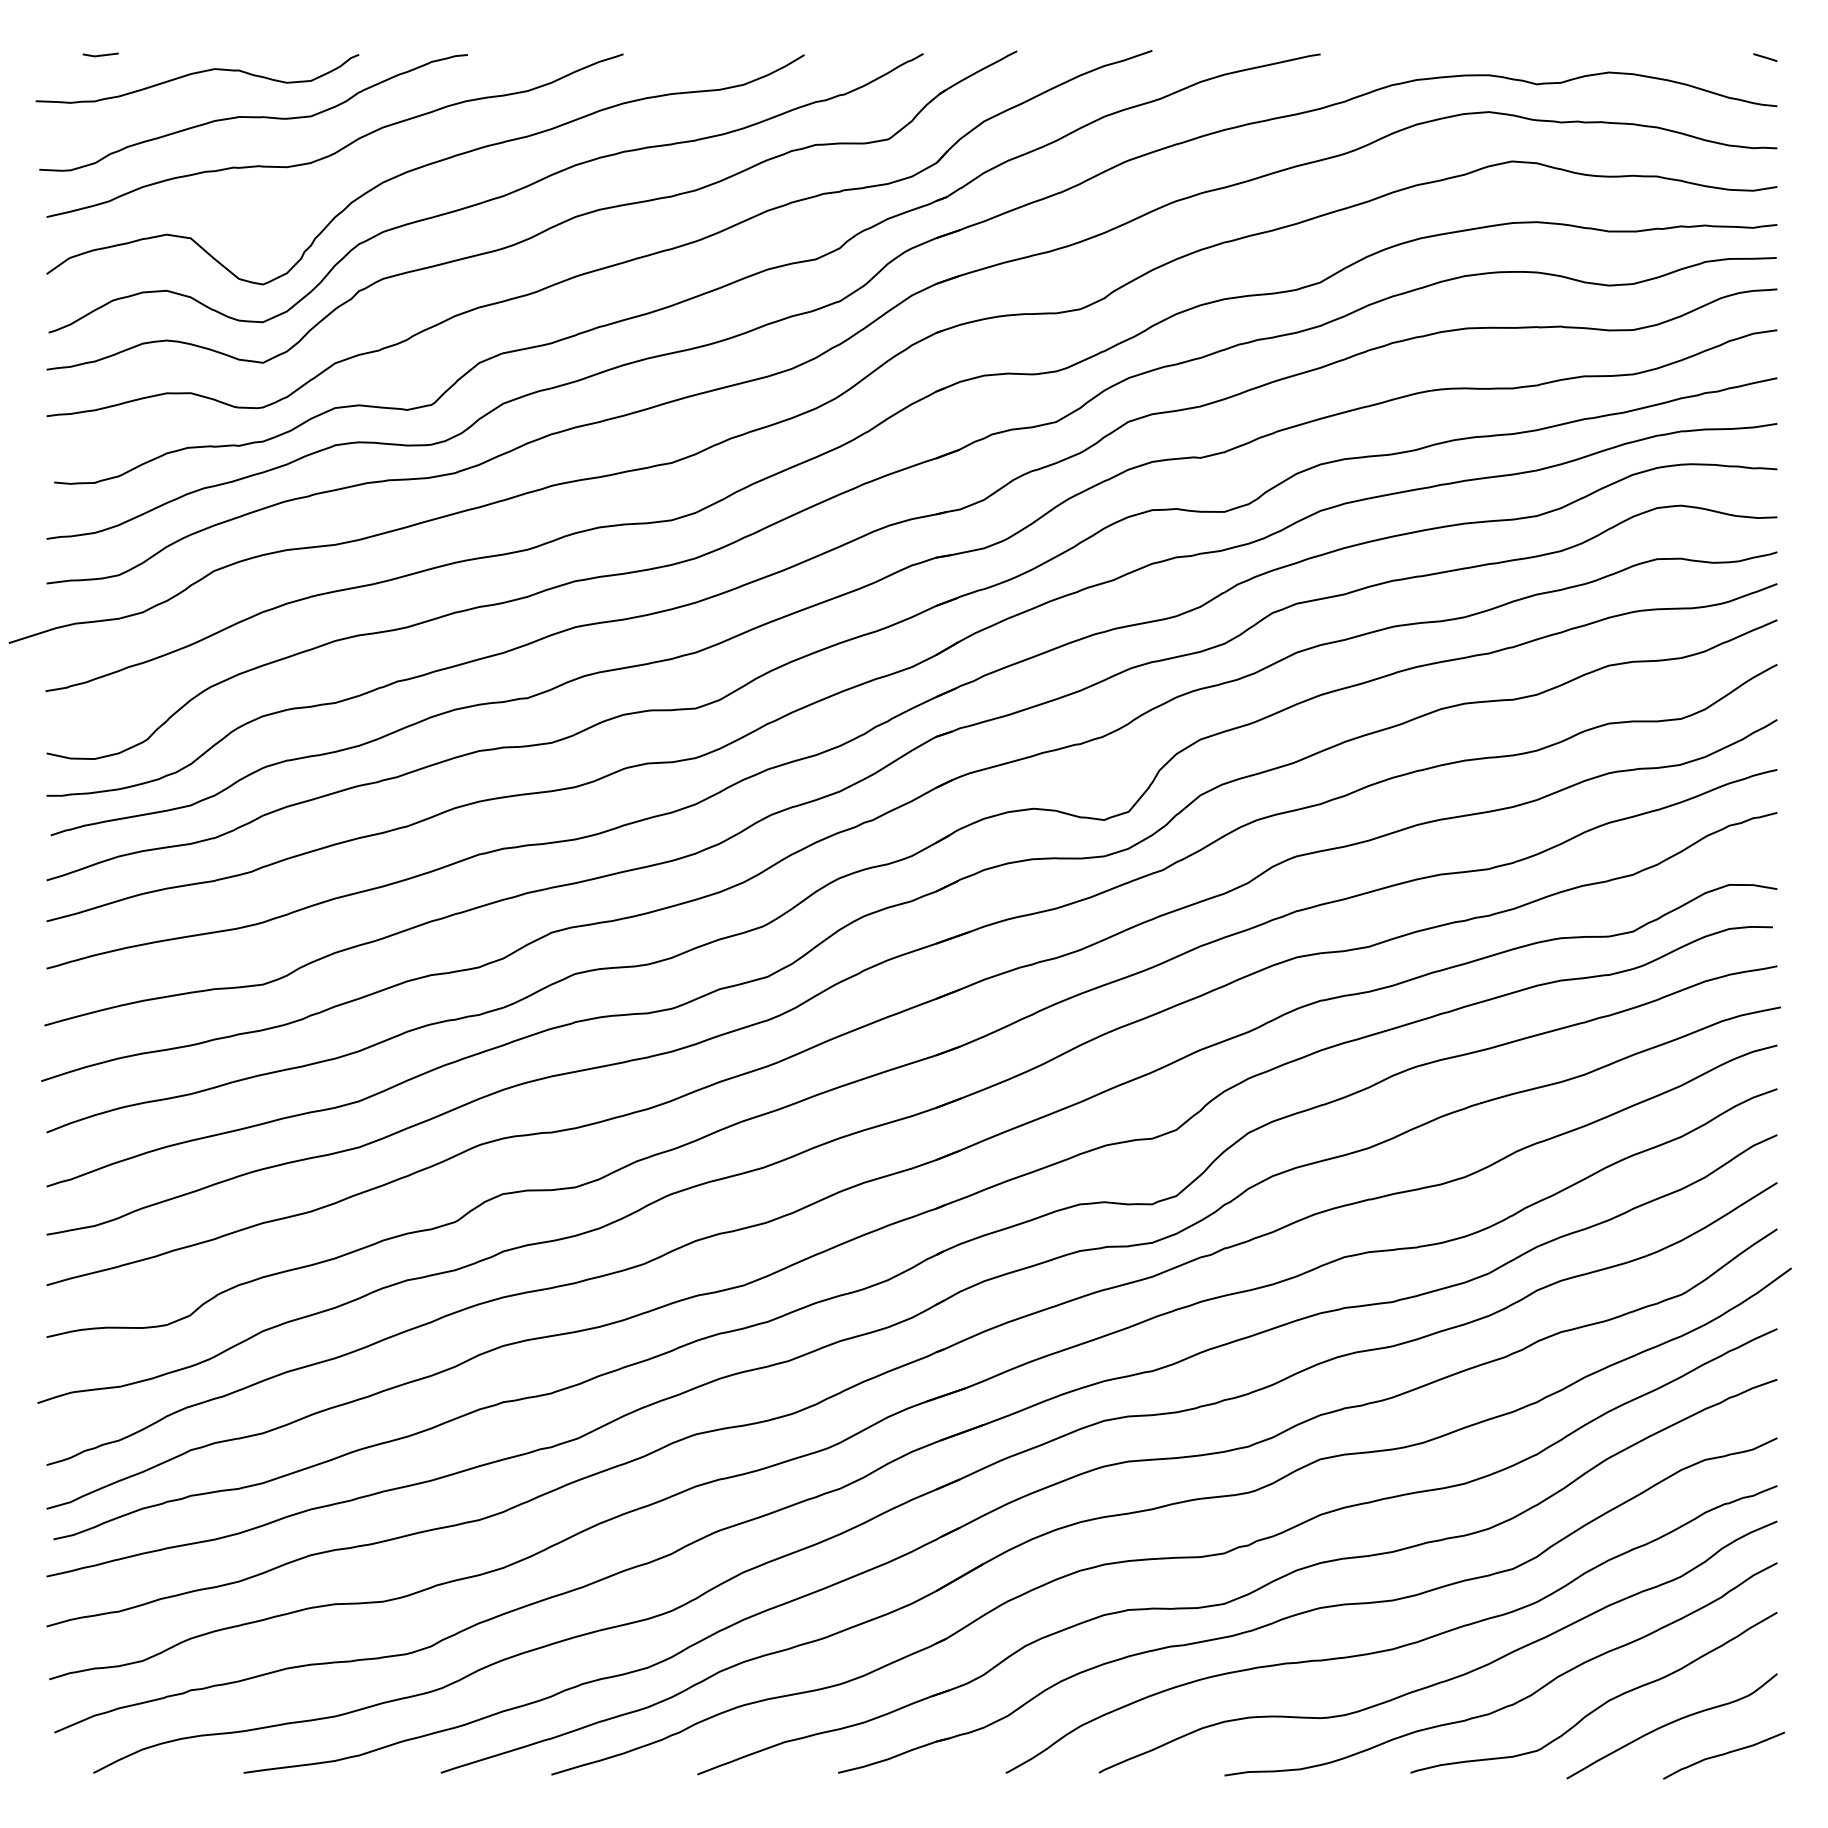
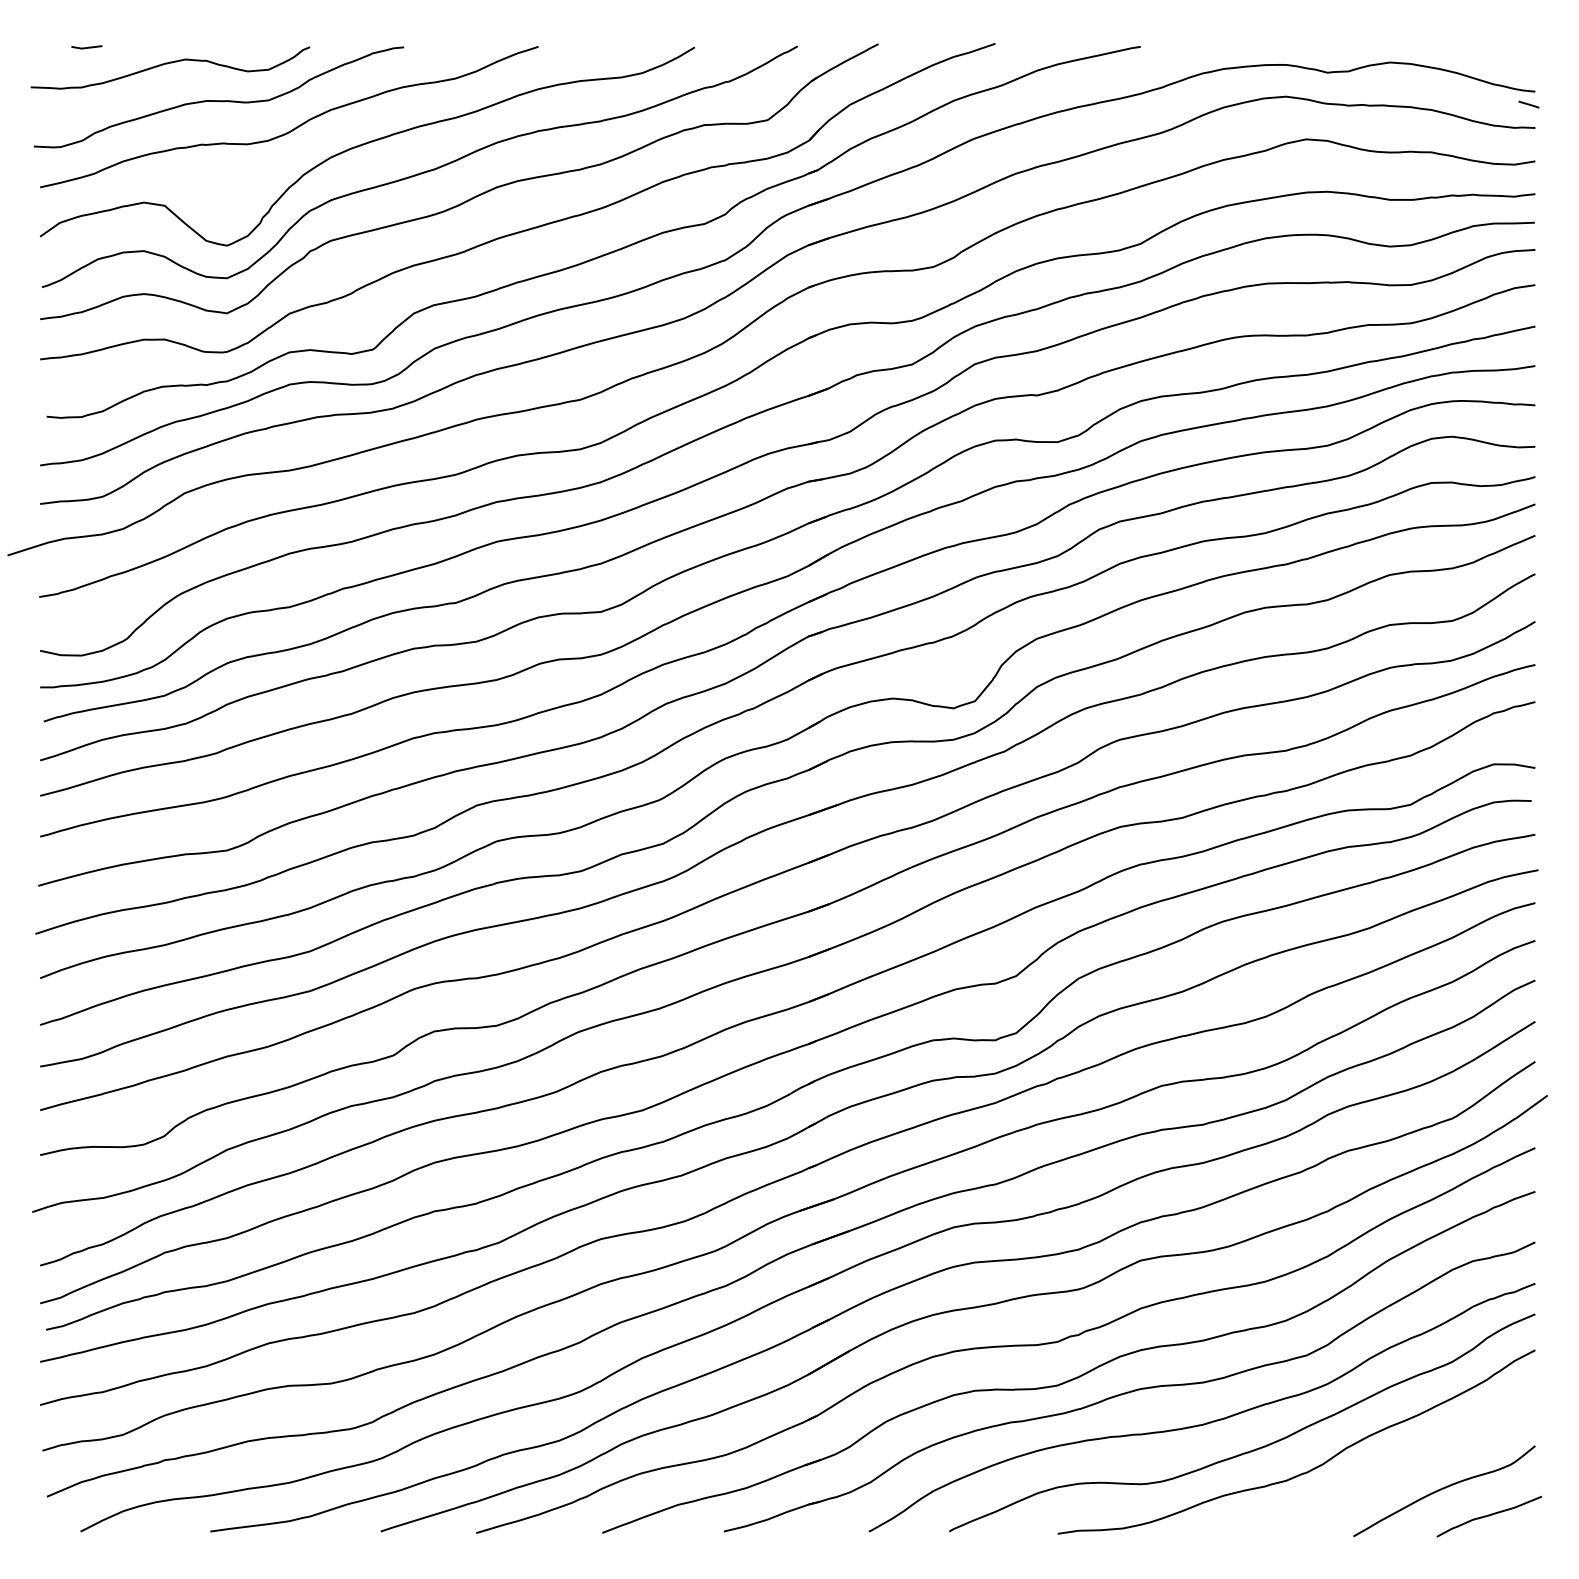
line: (1764, 57) -> (1528, 104), moved
curve: (1602, 1703) -> (1384, 1471), removed

